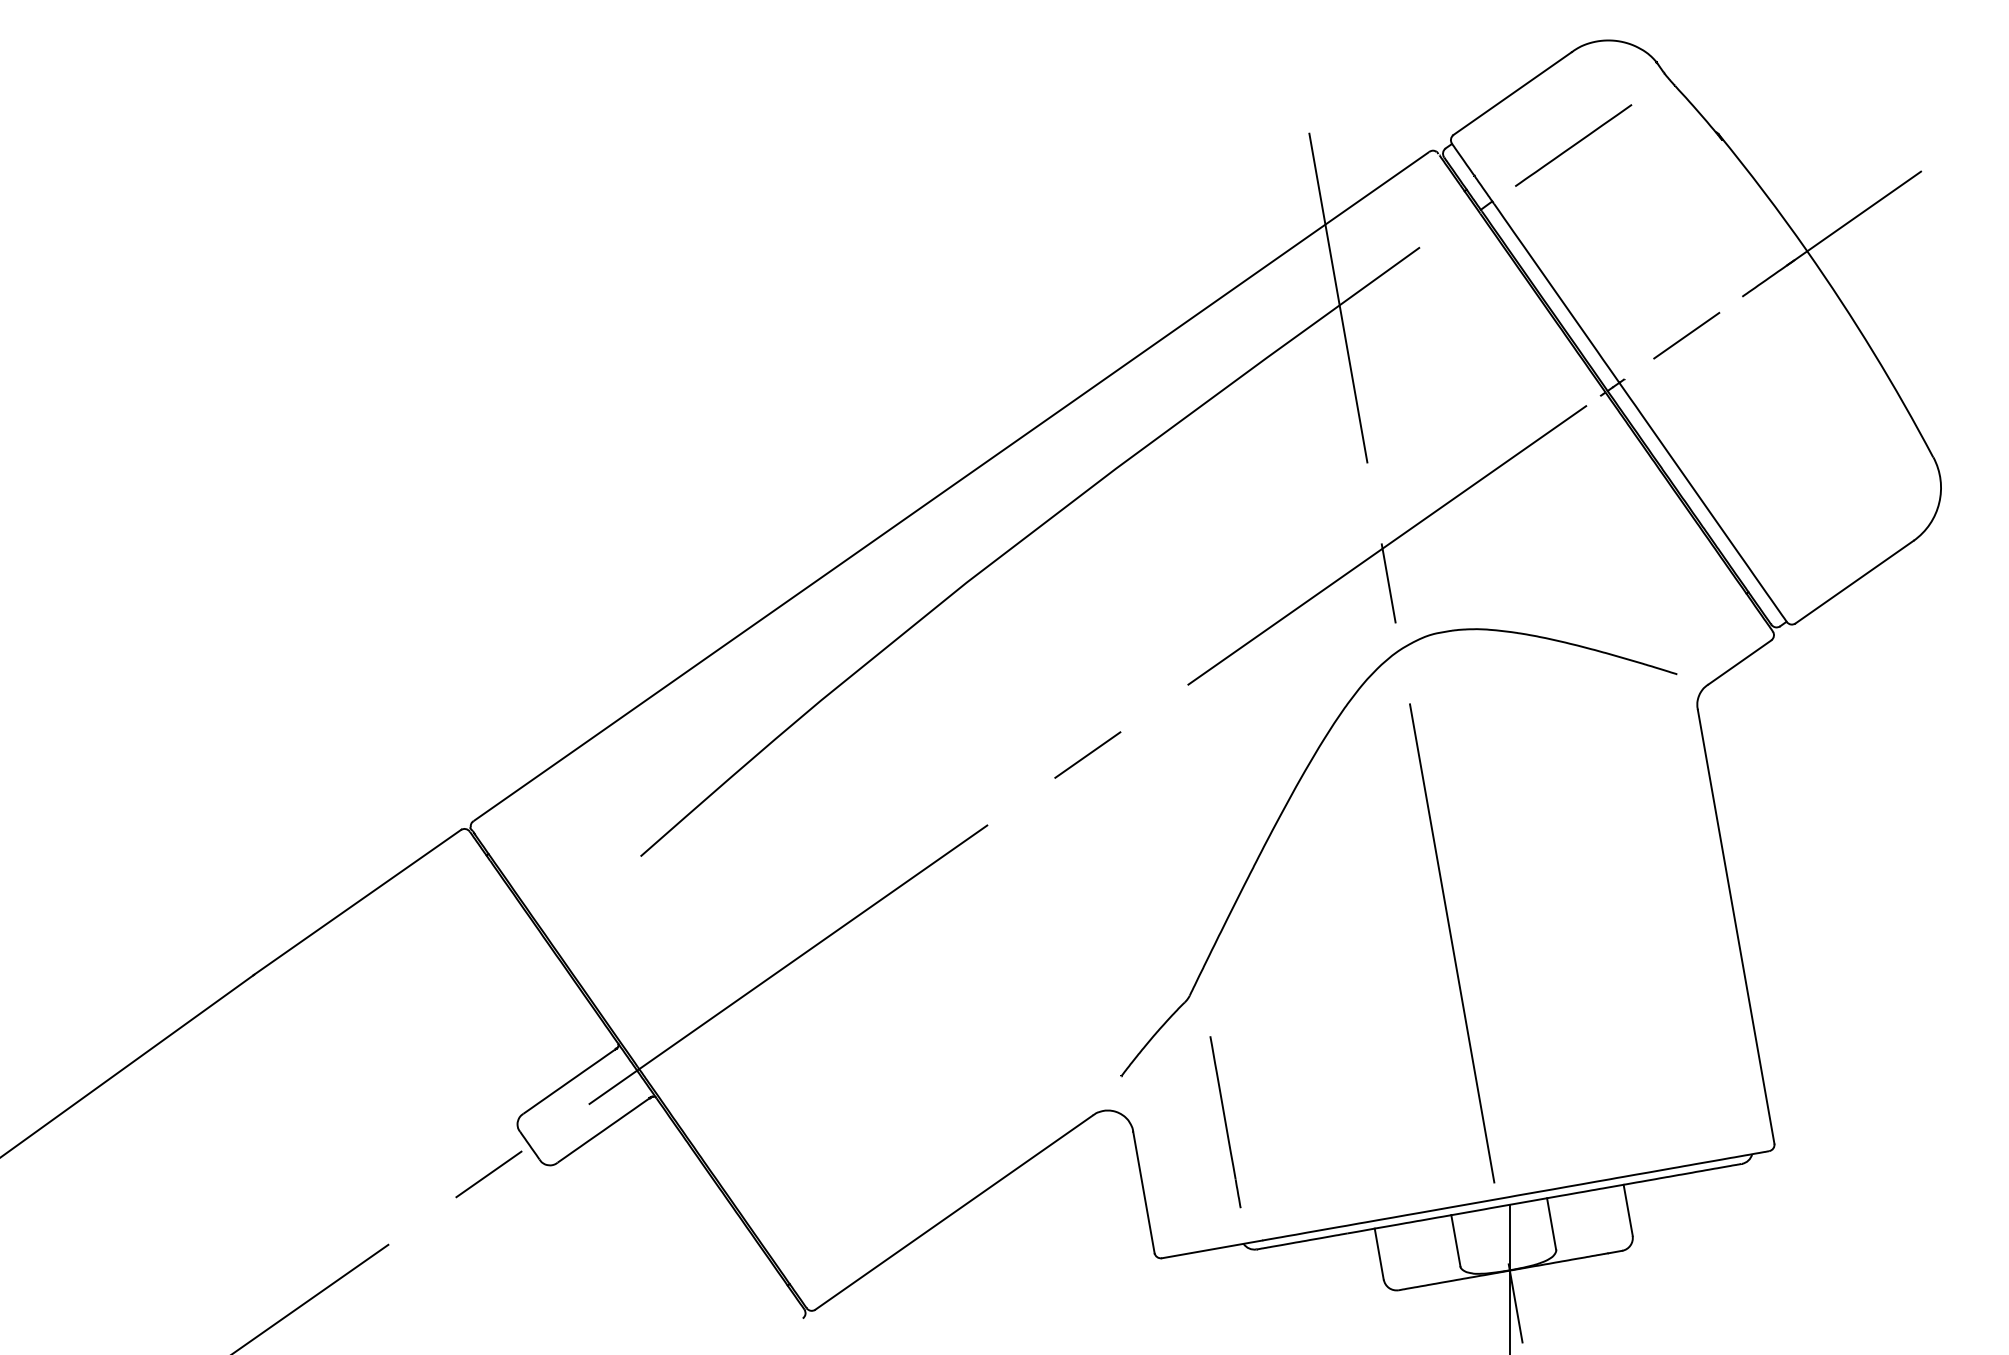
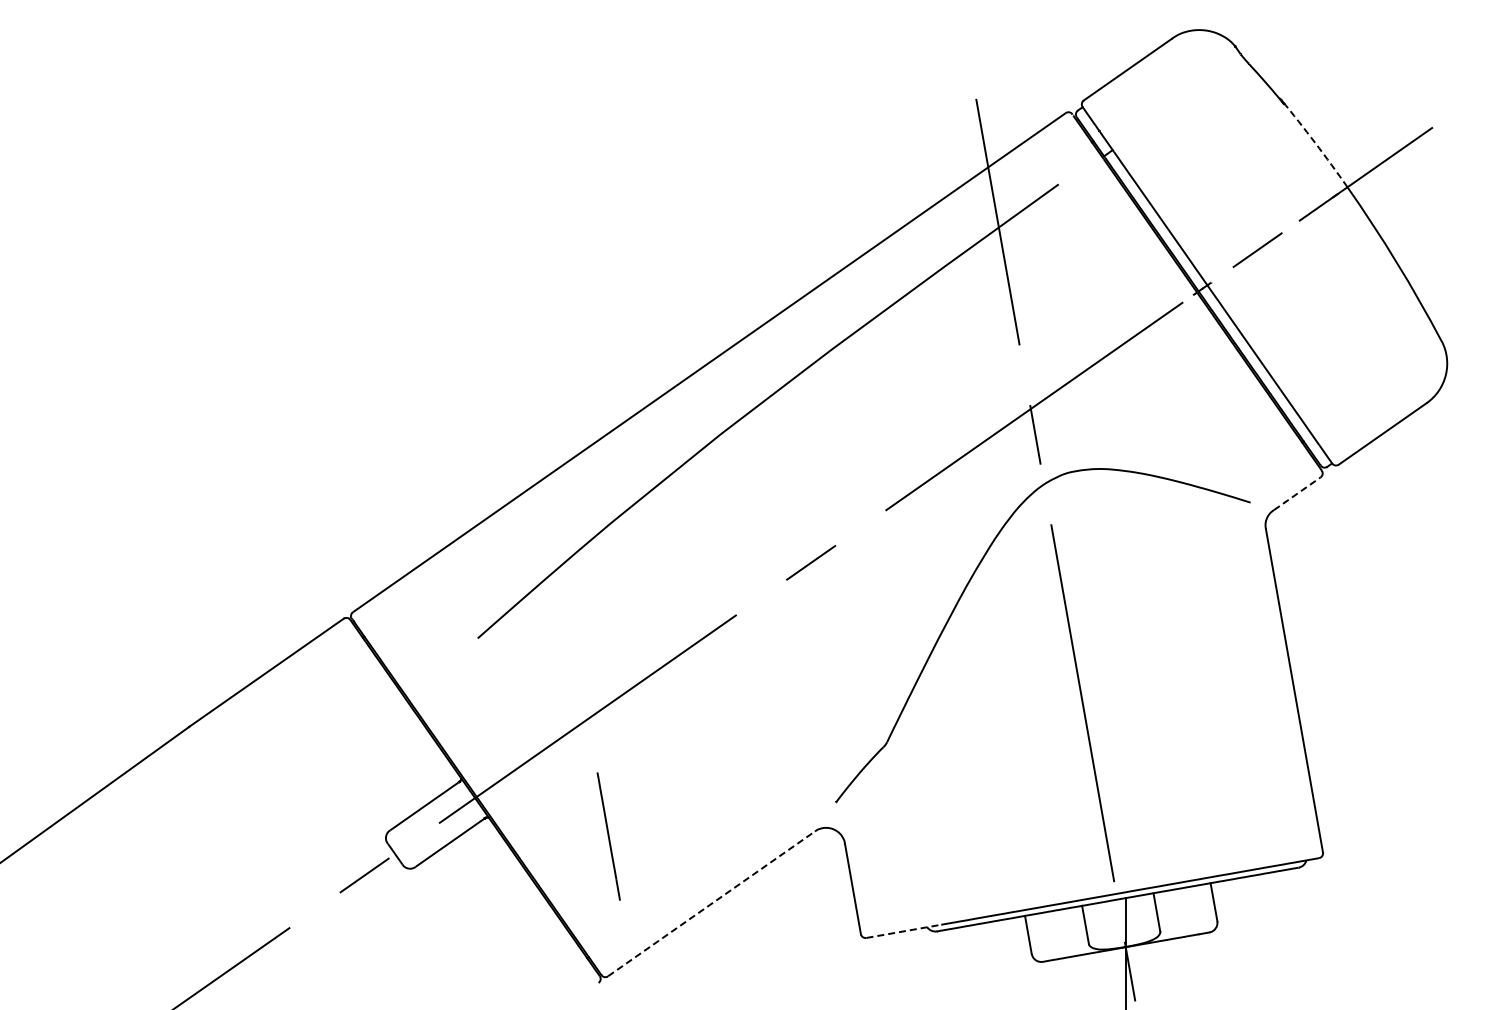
line: (1573, 145) -> (1173, 108), removed
arc: (1764, 191) -> (1315, 142), solid -> dashed
line: (1740, 662) -> (1297, 493), solid -> dashed
line: (1225, 1122) -> (608, 836), moved
line: (954, 1212) -> (711, 903), solid -> dashed
line: (1211, 1249) -> (903, 931), solid -> dashed

